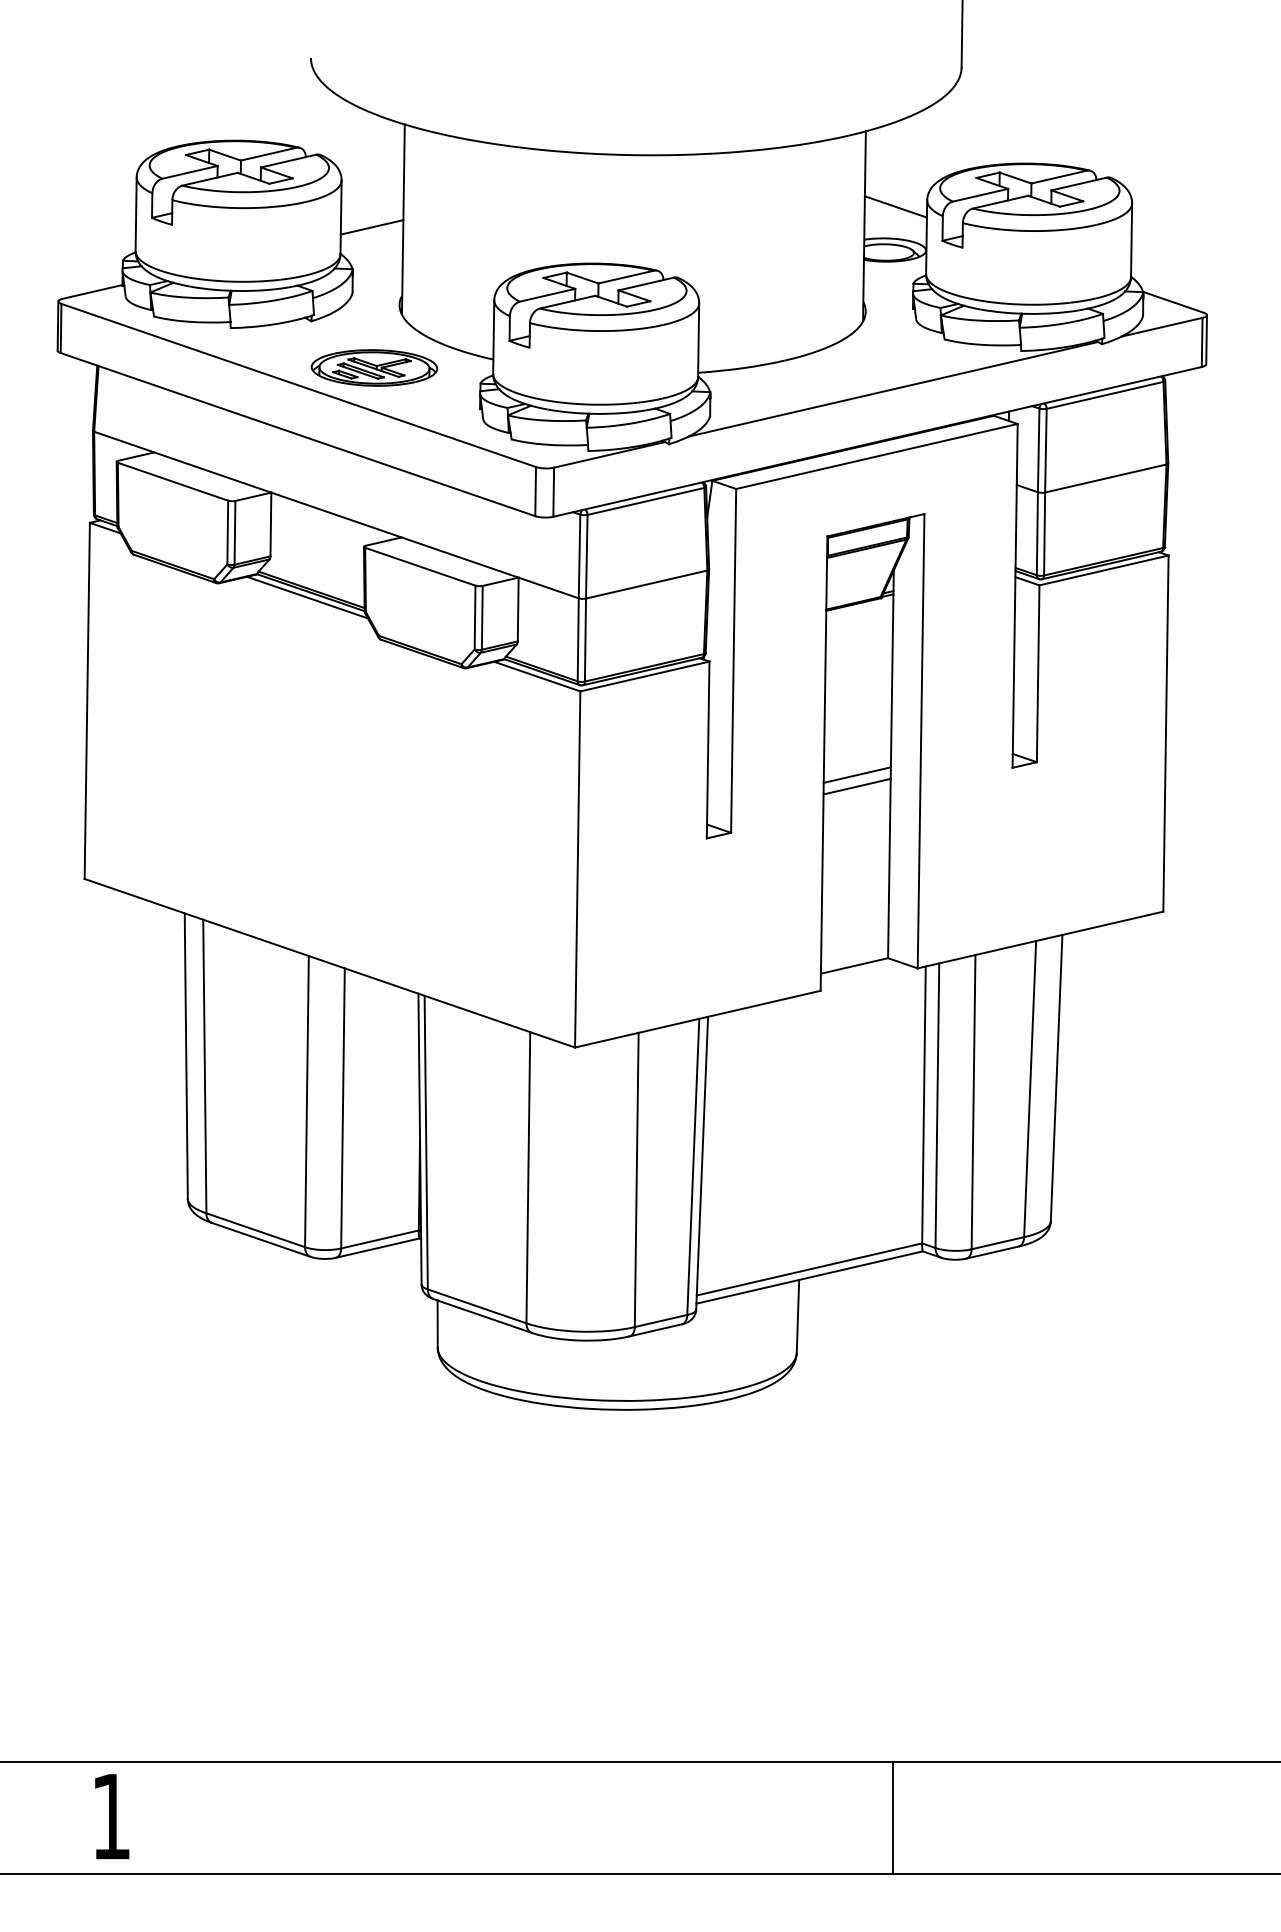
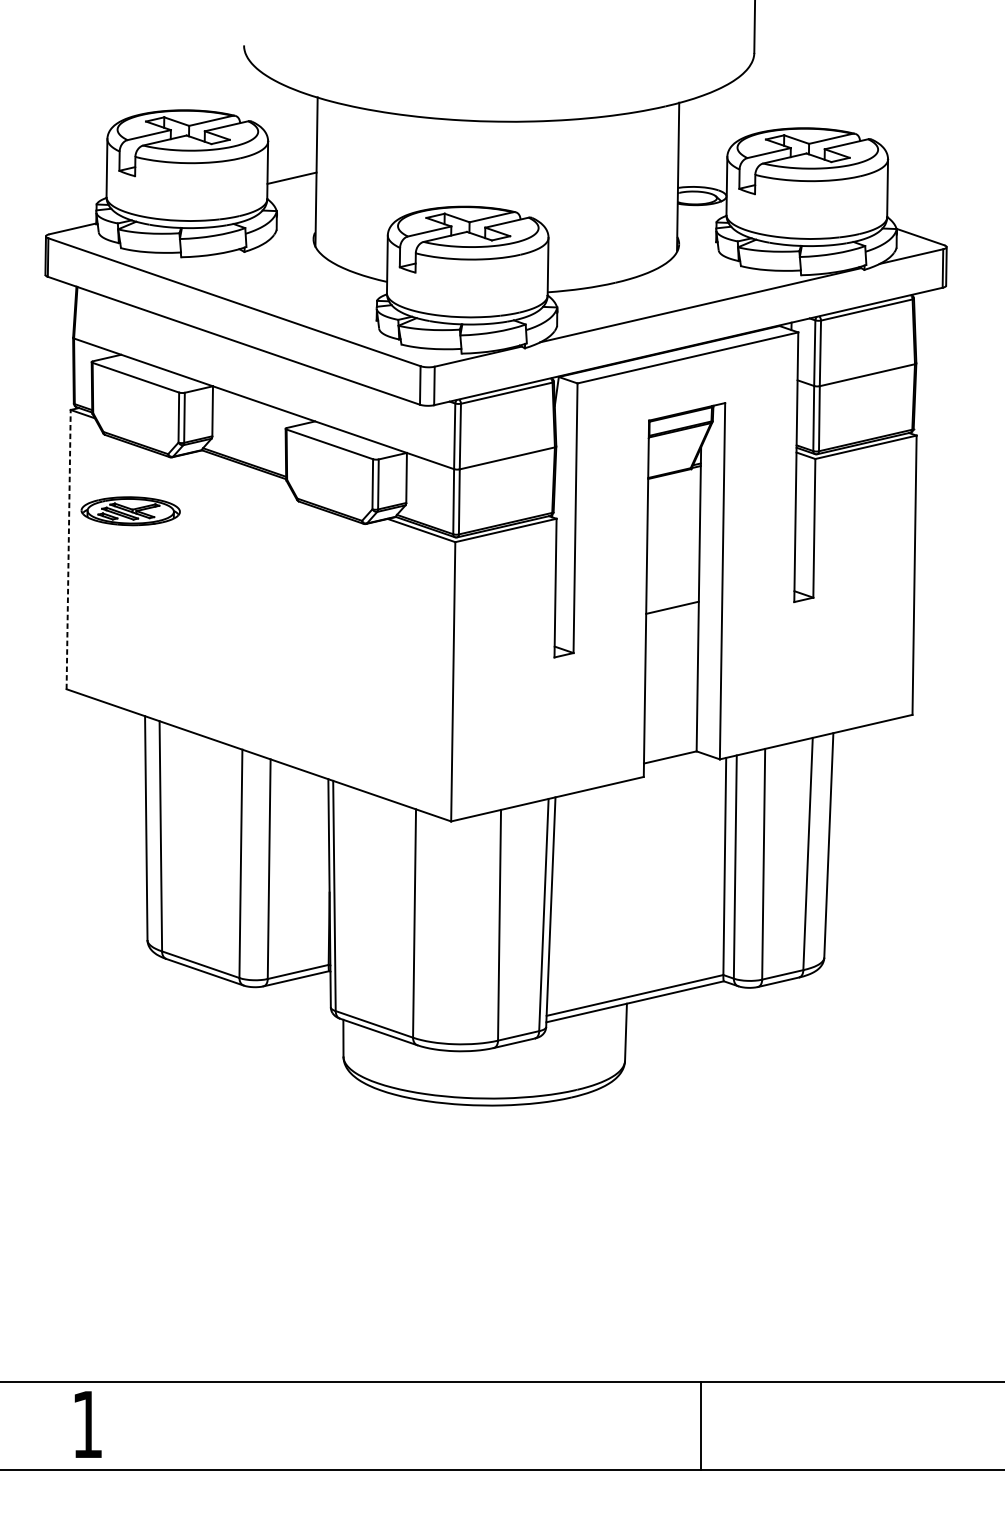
line: (895, 206) -> (702, 161), removed
part: (374, 367) -> (130, 510), moved
line: (306, 597) -> (240, 468), removed
line: (87, 700) -> (68, 549), solid -> dashed
line: (856, 786) -> (671, 616), removed

